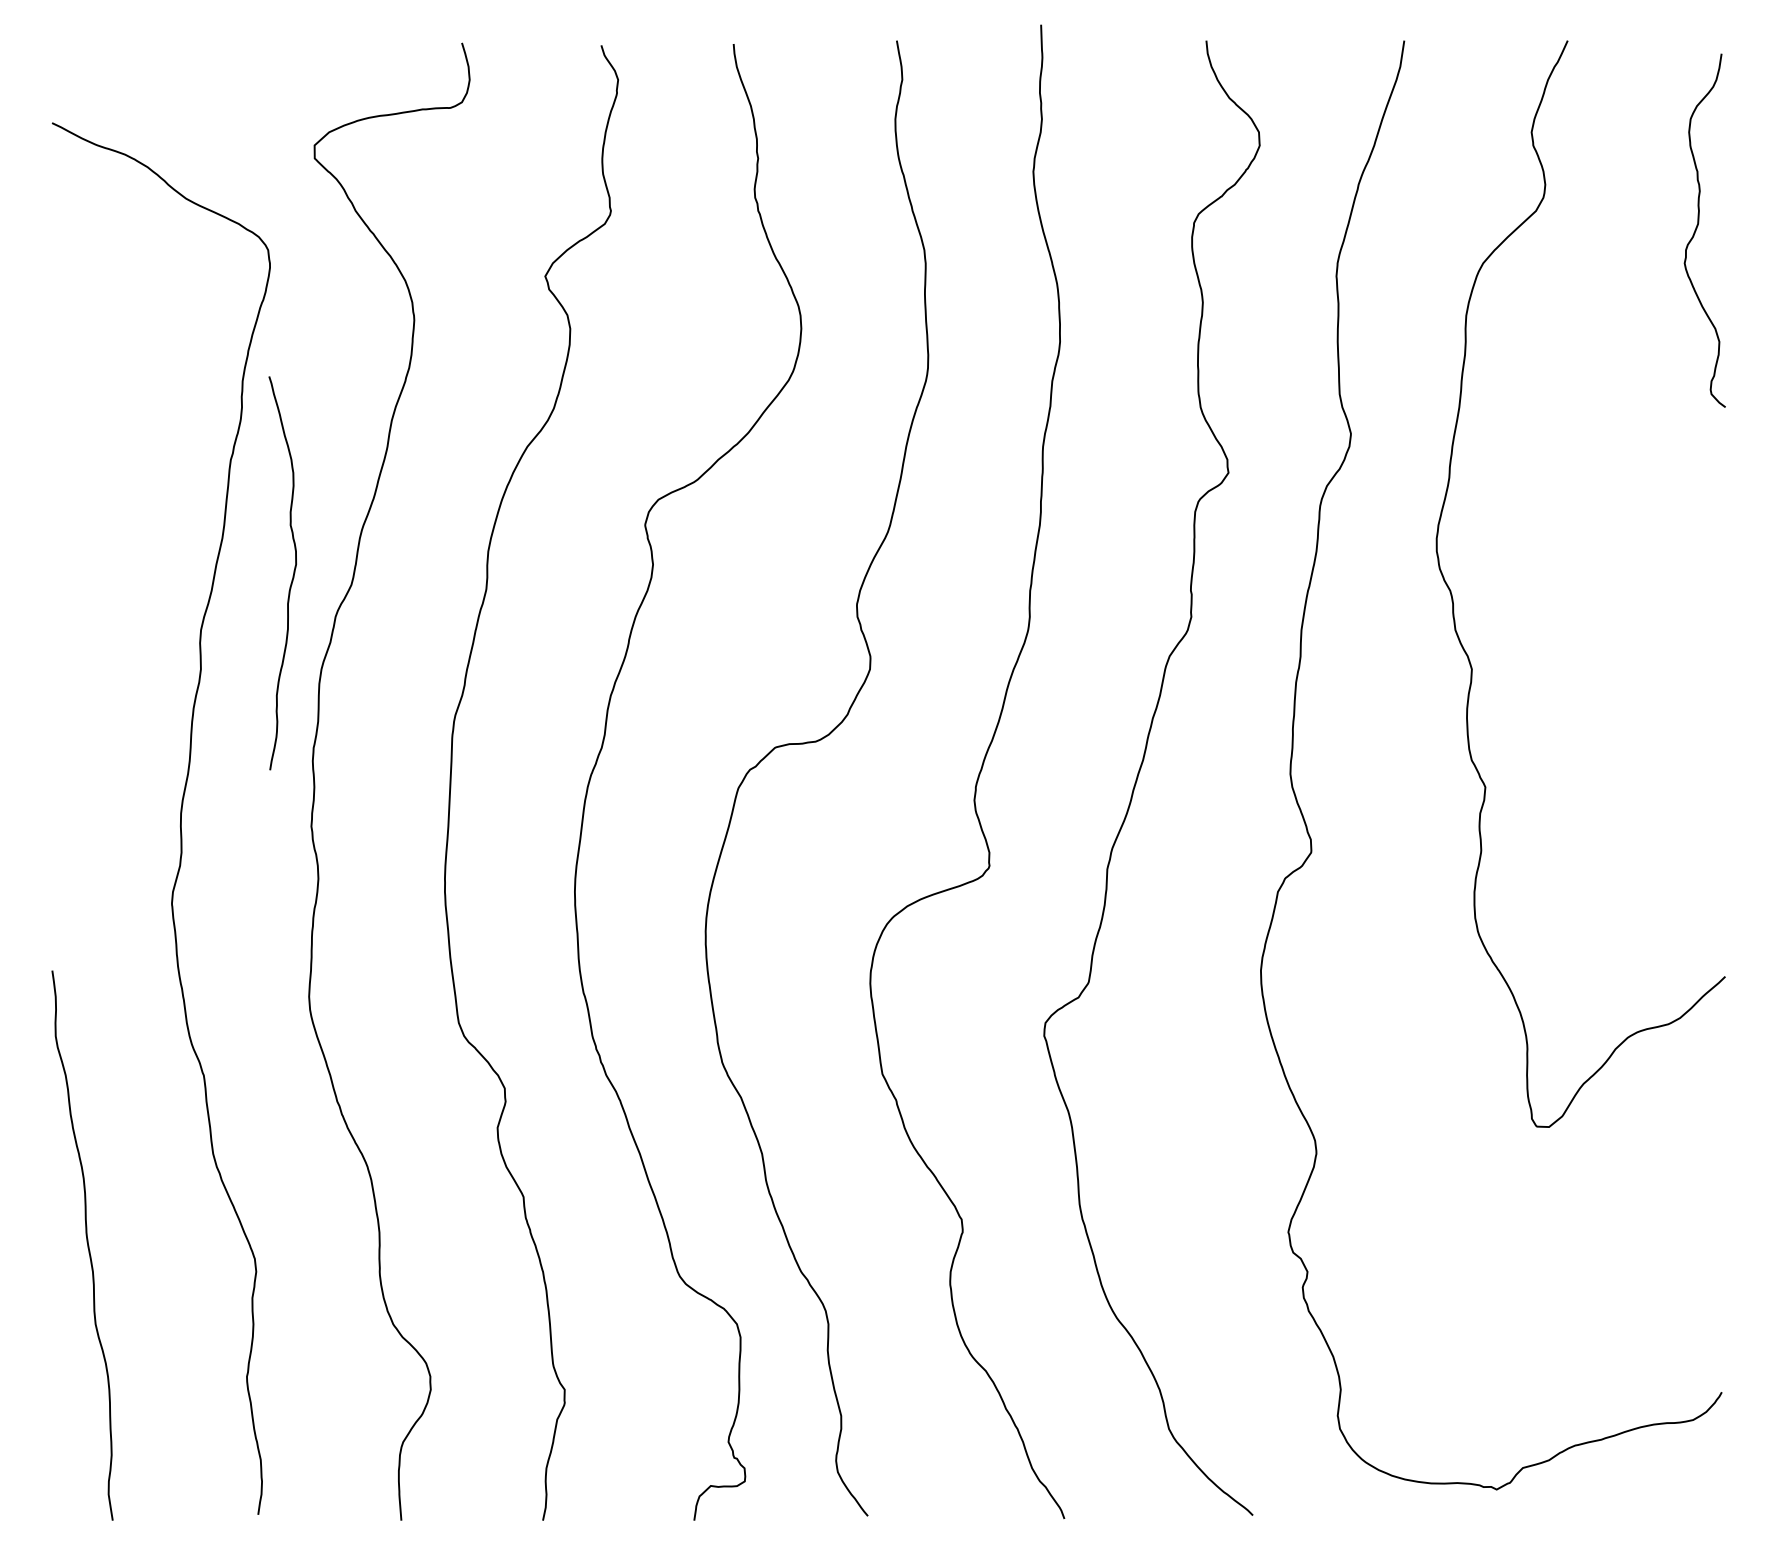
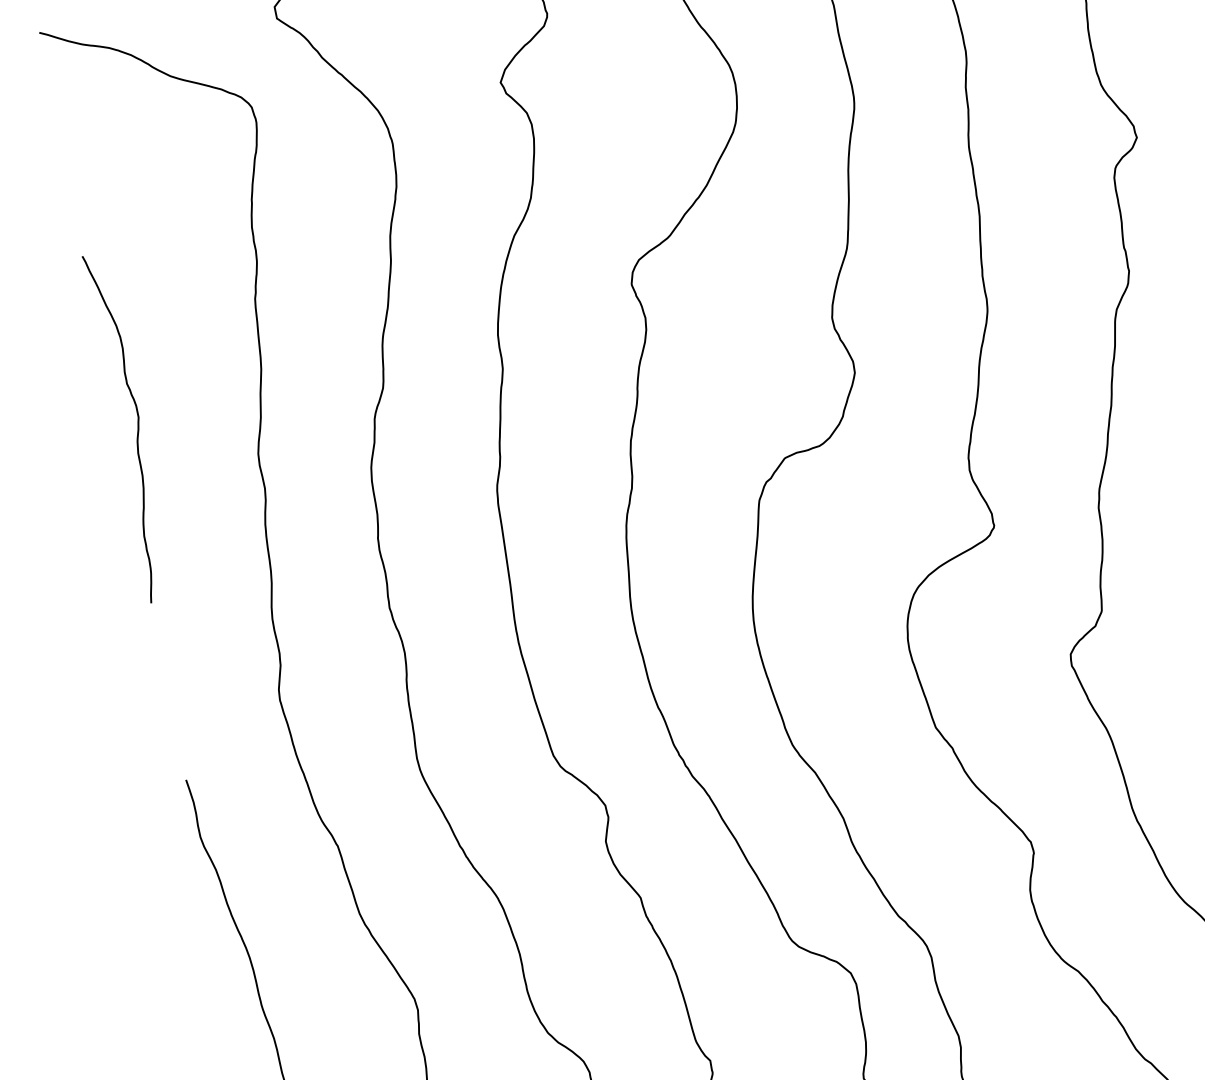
curve: (292, 575) -> (137, 427), moved

